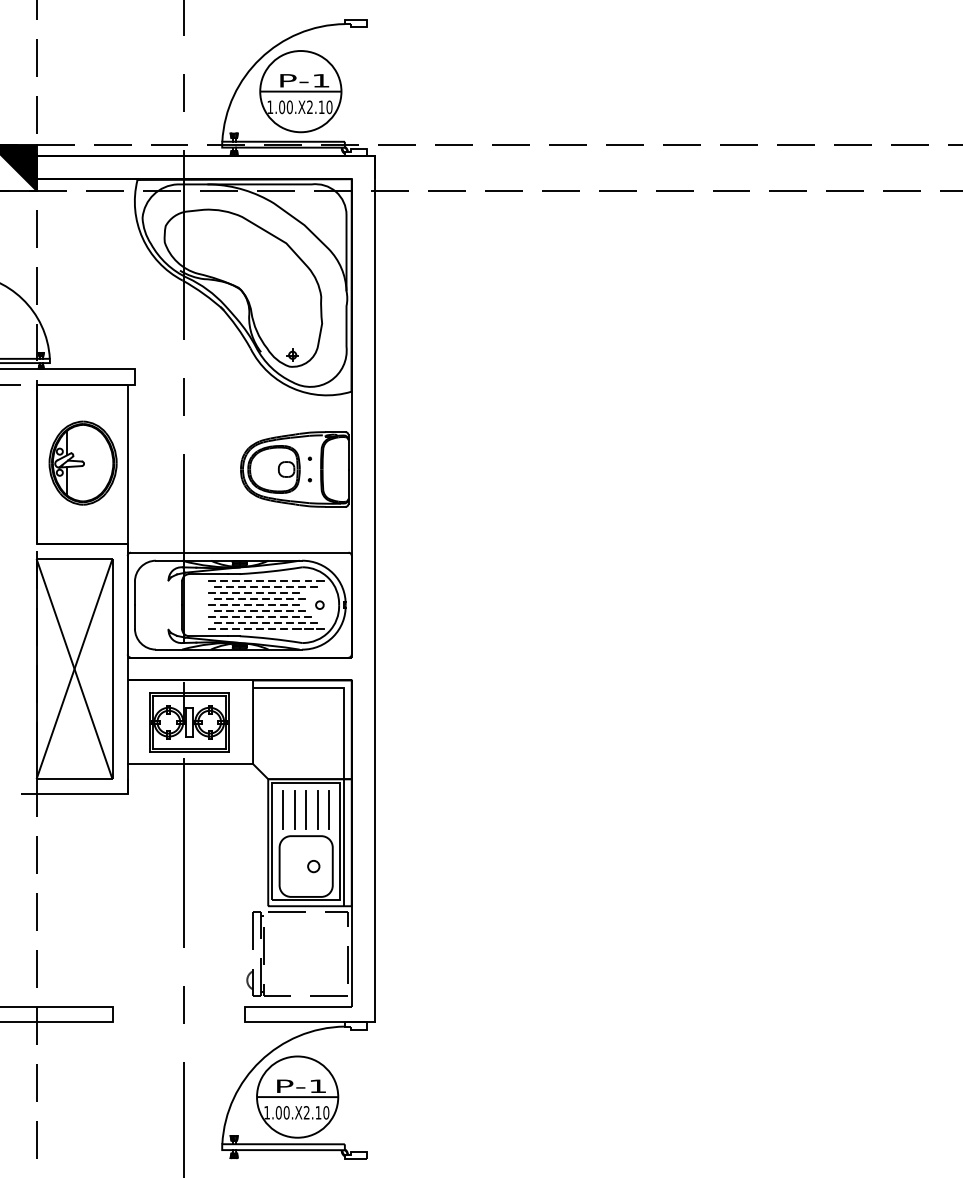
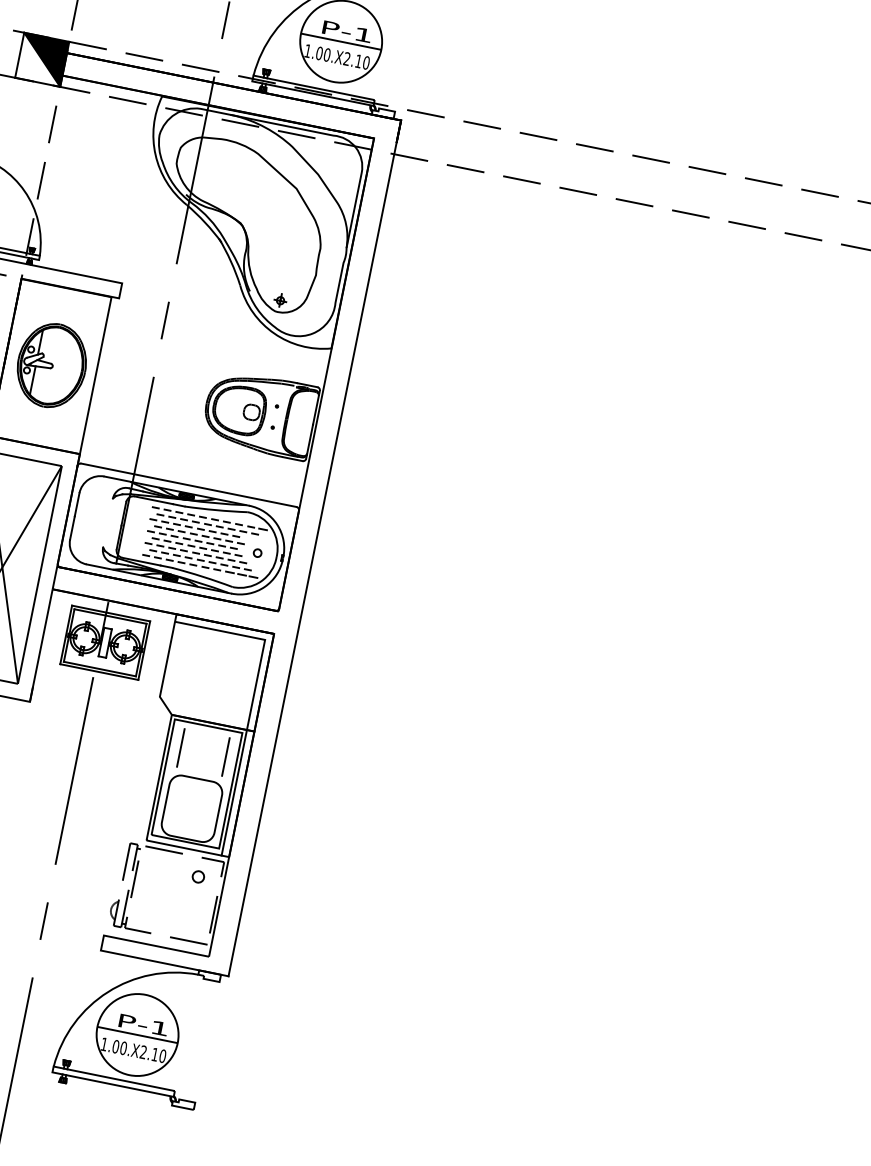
line: (190, 764) -> (97, 684), removed
line: (294, 809) -> (191, 750), removed
line: (306, 809) -> (203, 752), removed
line: (317, 809) -> (214, 754), removed
circle: (313, 866) -> (198, 876), moved

